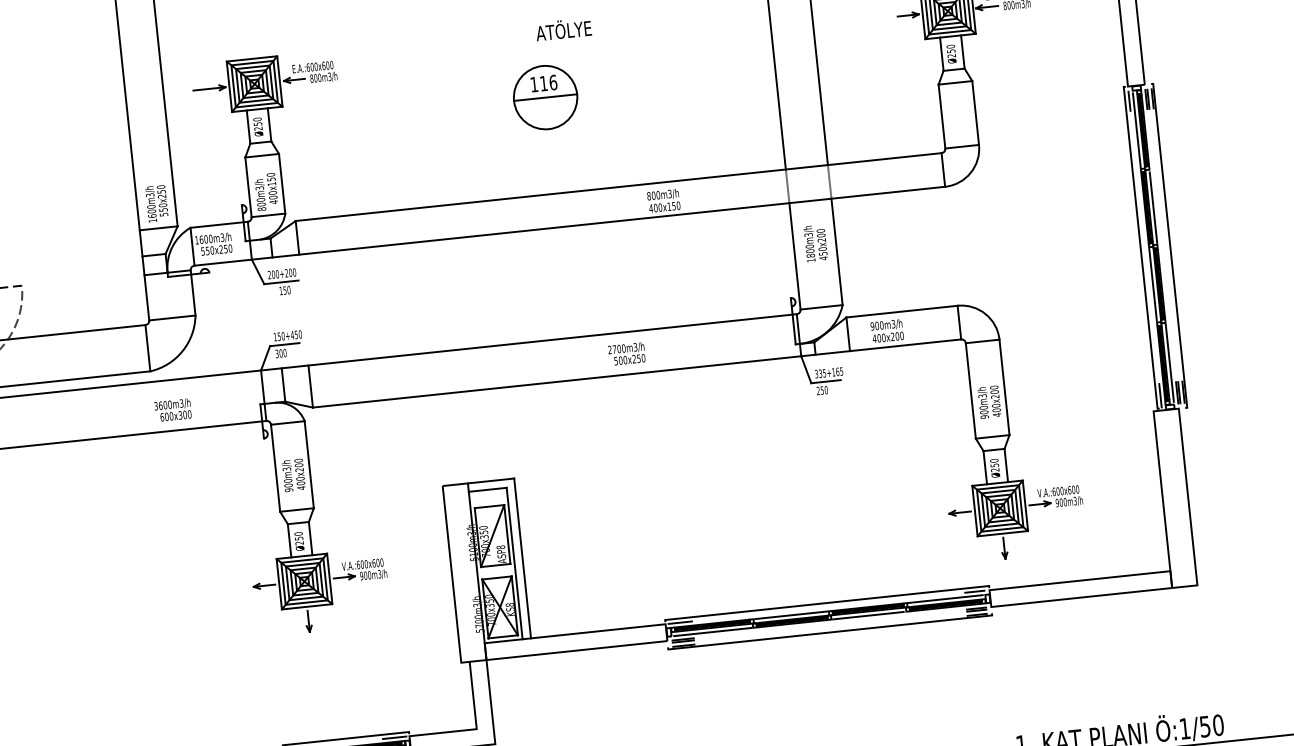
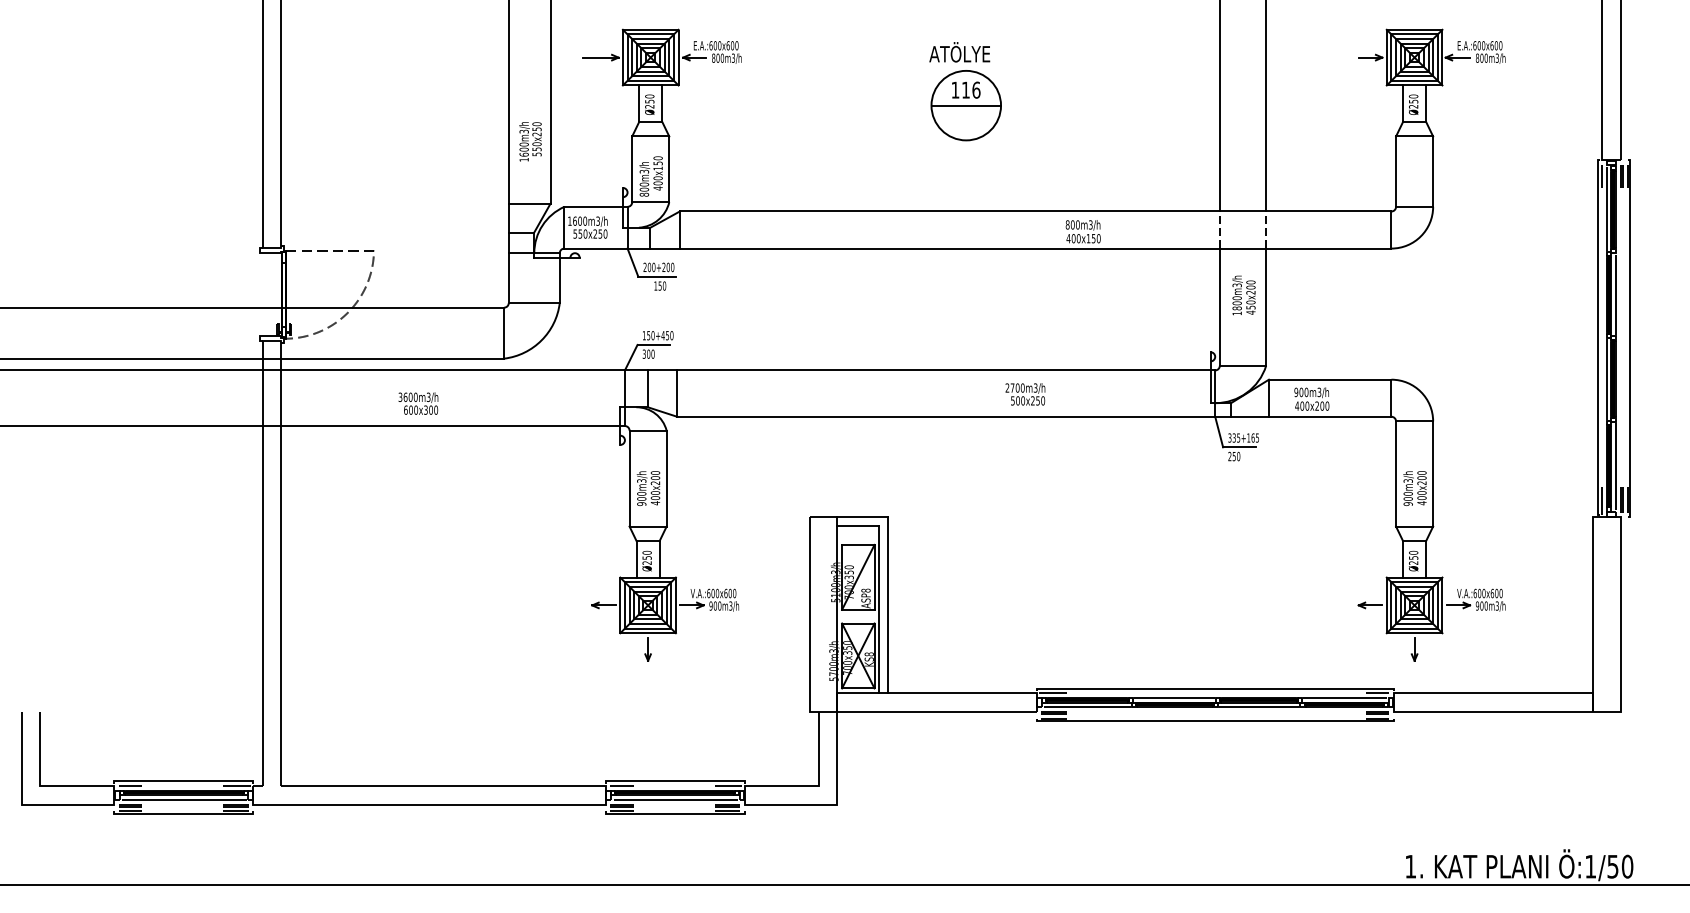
text: (563, 29) -> (959, 52), moved
text: (156, 203) -> (530, 141), moved
text: (173, 410) -> (418, 403), moved

